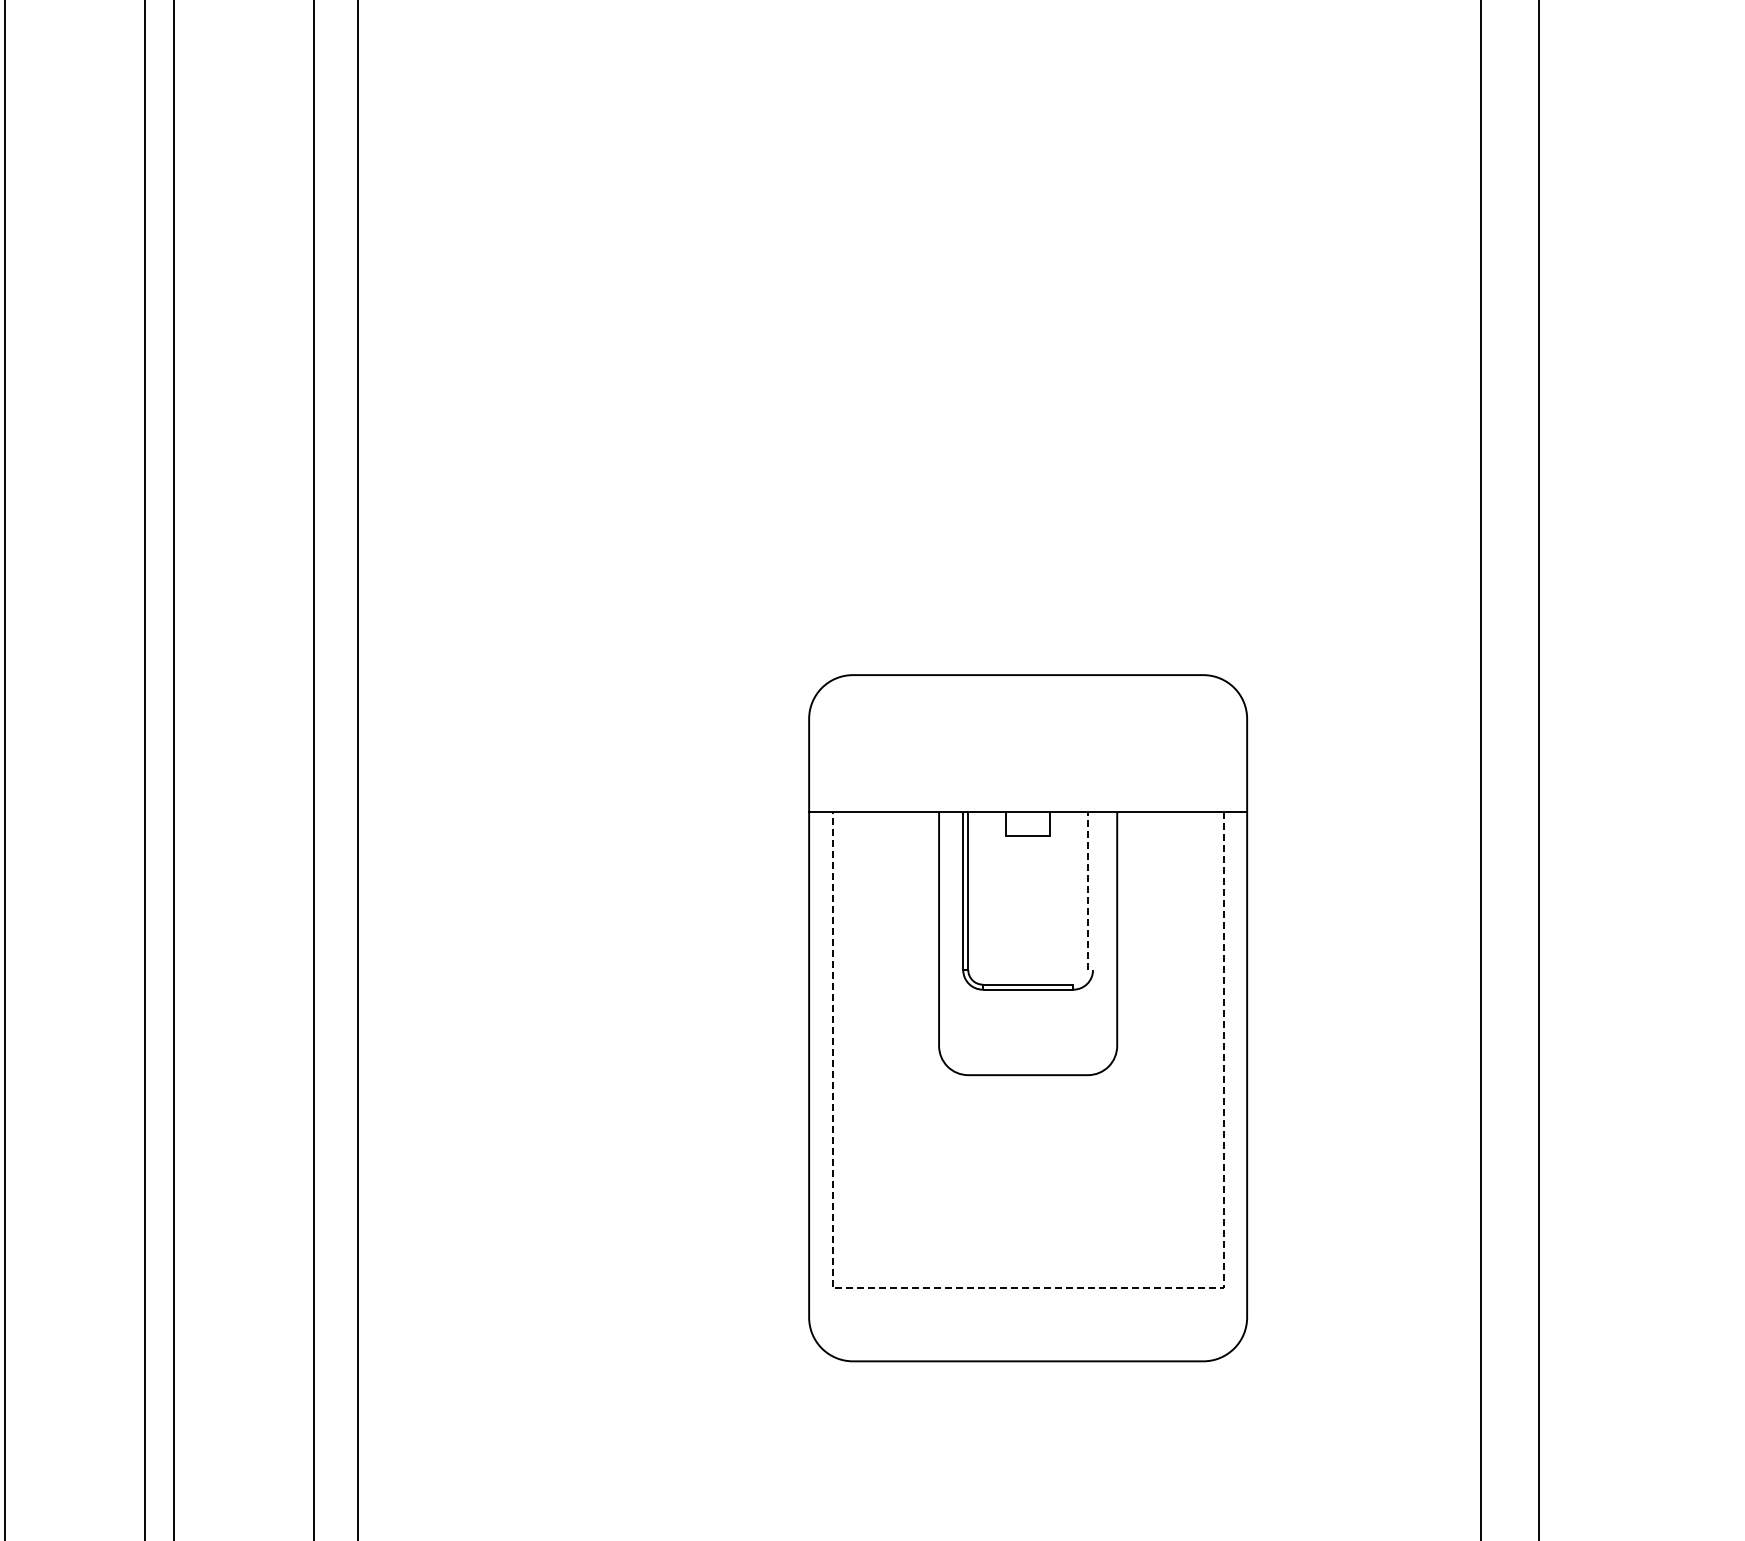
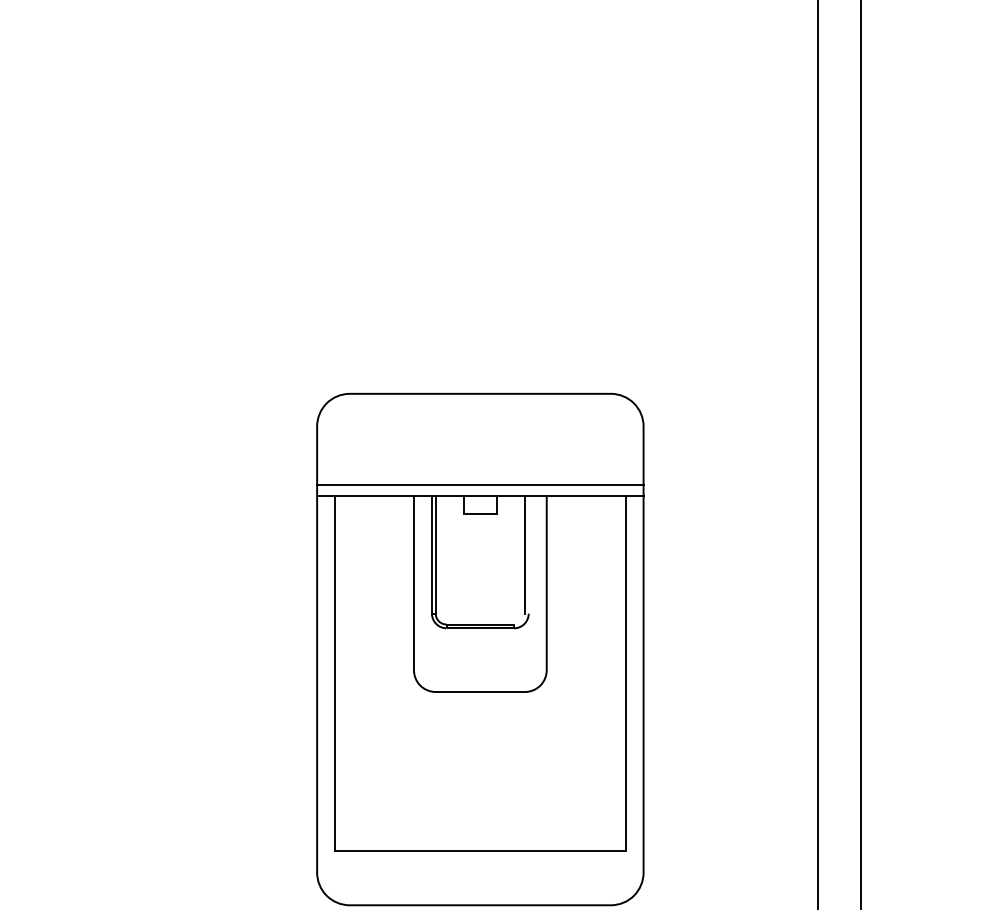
line: (1028, 797) -> (480, 485), added
line: (1088, 891) -> (525, 555), dashed -> solid
line: (1028, 1288) -> (480, 850), dashed -> solid

